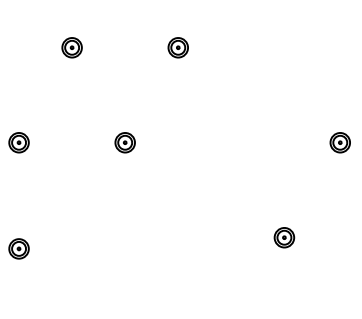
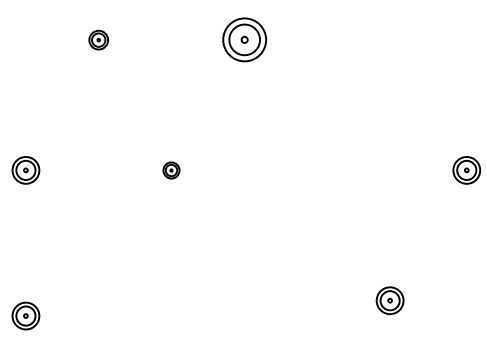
part: (71, 47) -> (97, 39), size x0.7
part: (177, 47) -> (243, 39), size x1.6
part: (124, 142) -> (170, 170), size x0.6

